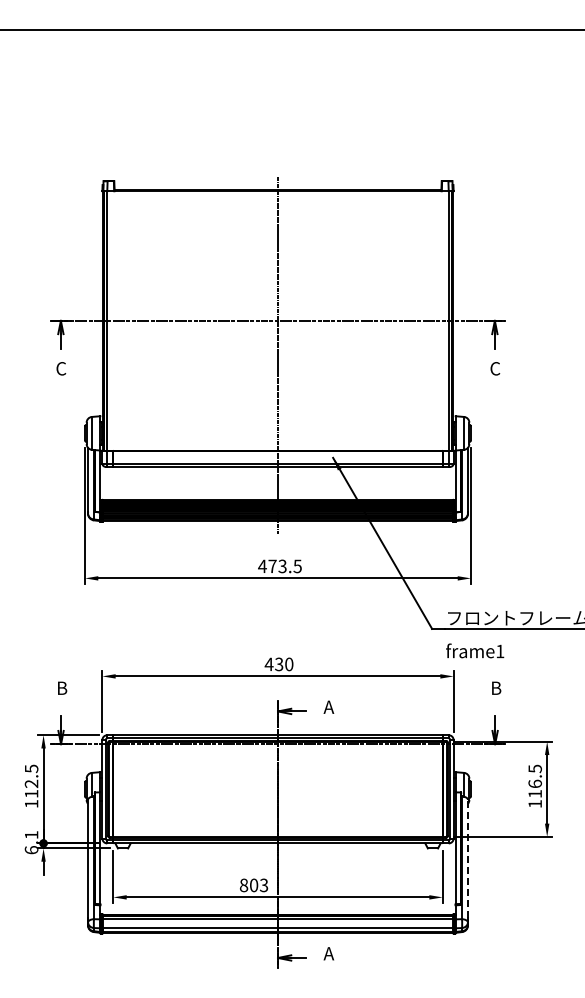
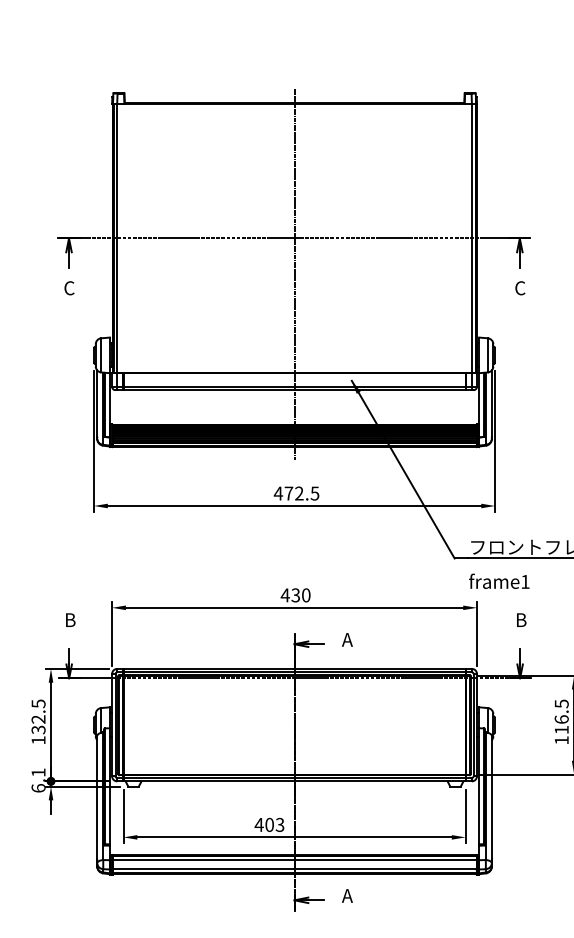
text: (282, 566) -> (299, 493), 473.5 -> 472.5
text: (31, 794) -> (38, 730), 112.5 -> 132.5
line: (467, 858) -> (491, 796), dashed -> solid
text: (243, 885) -> (258, 825), 803 -> 403

